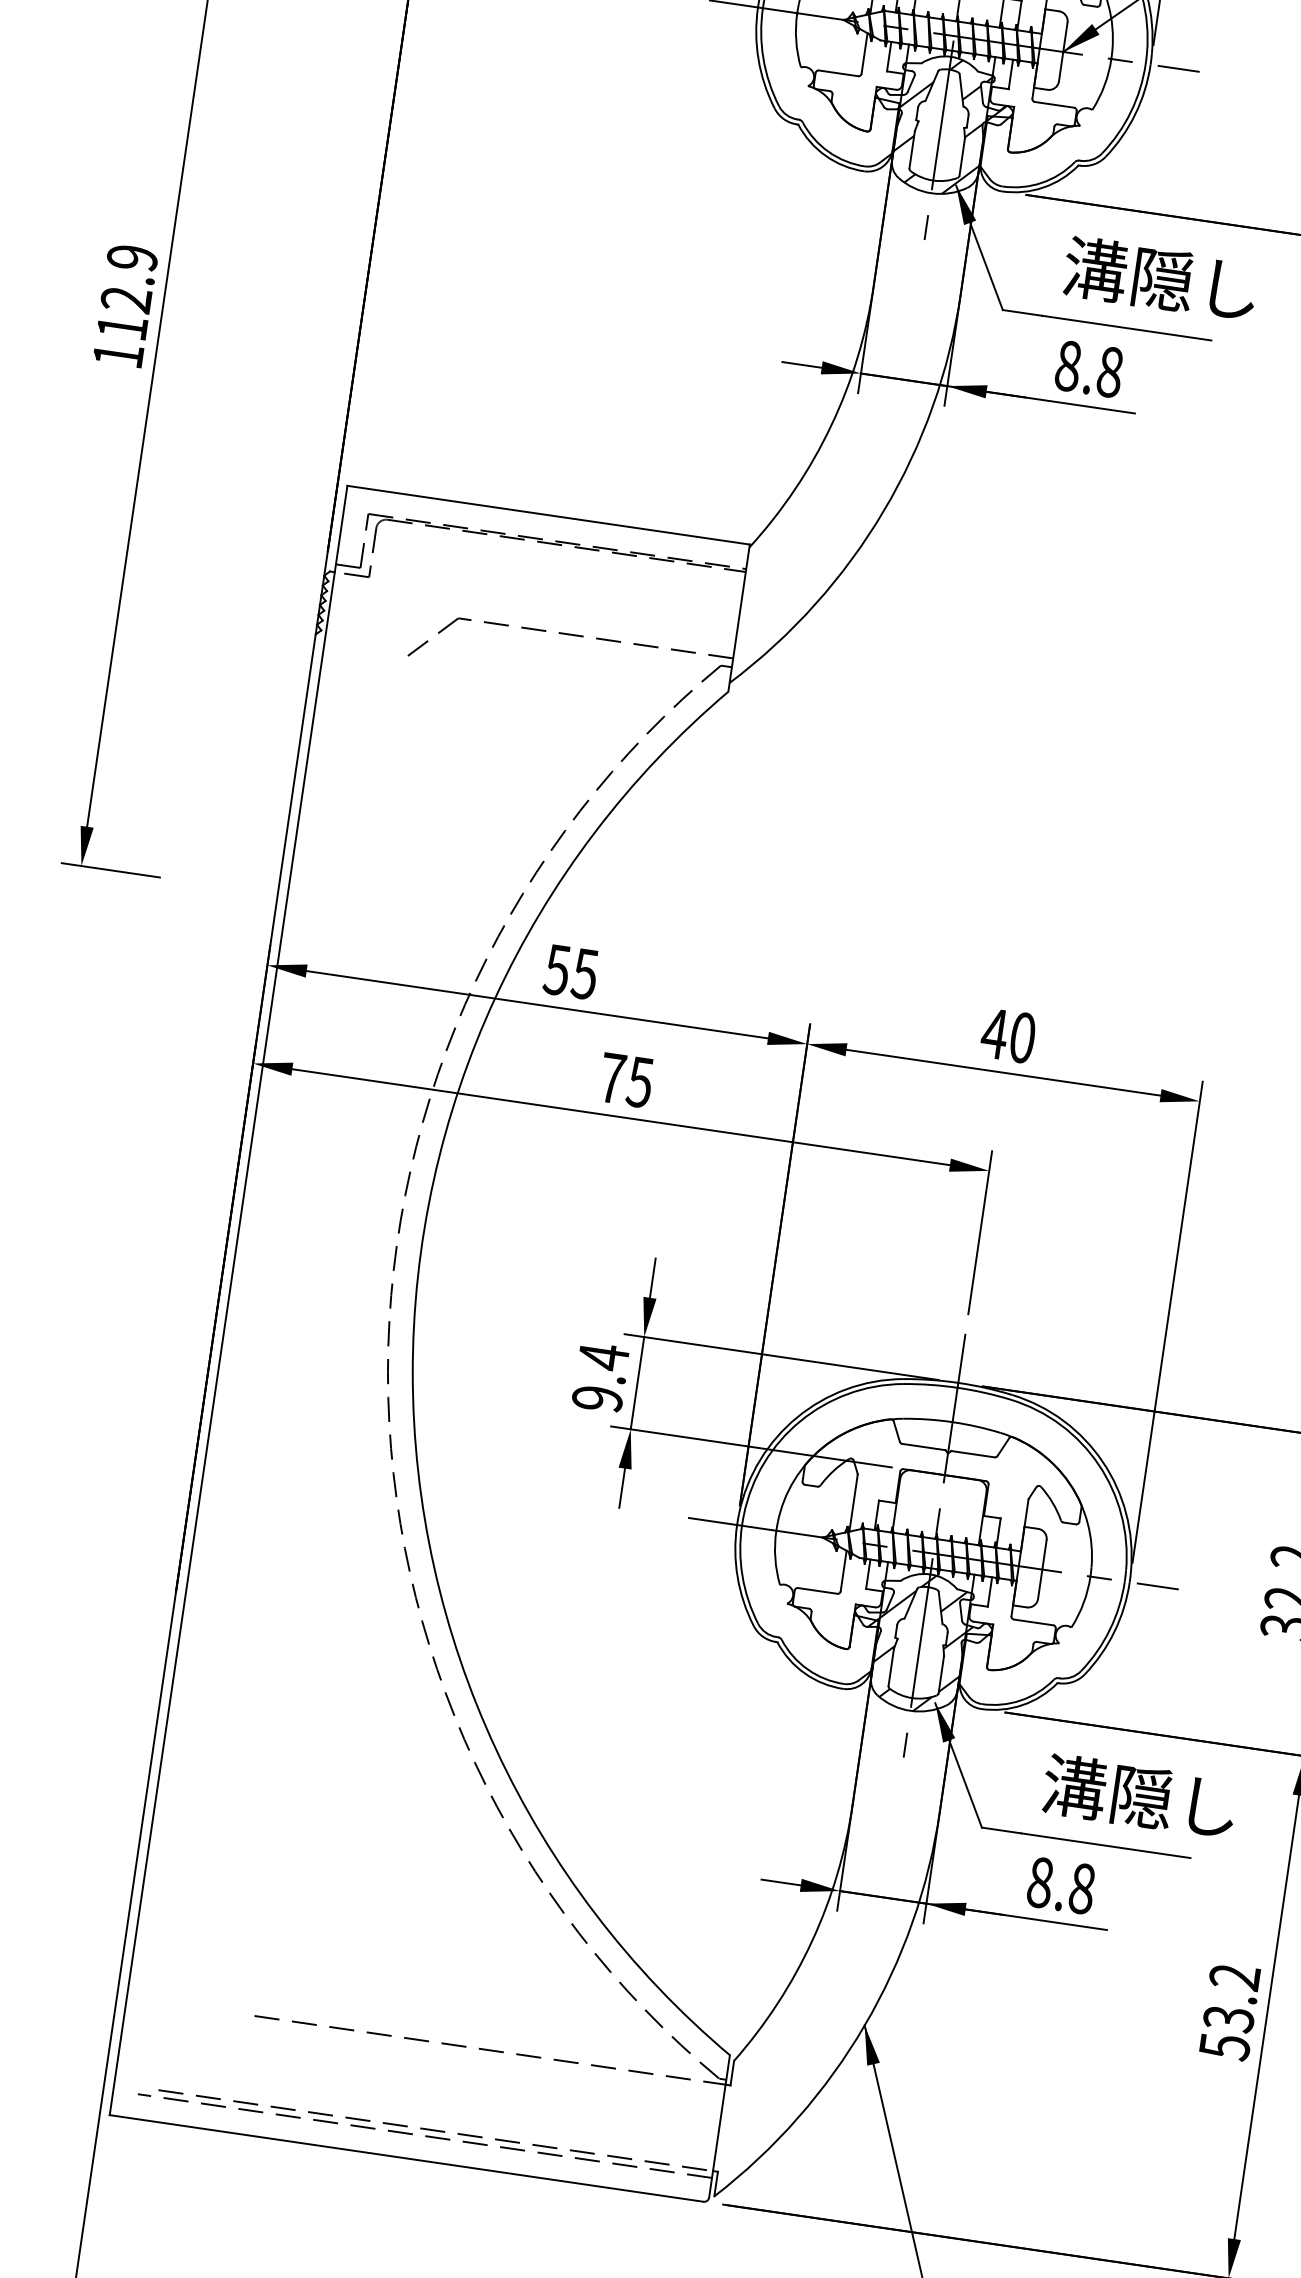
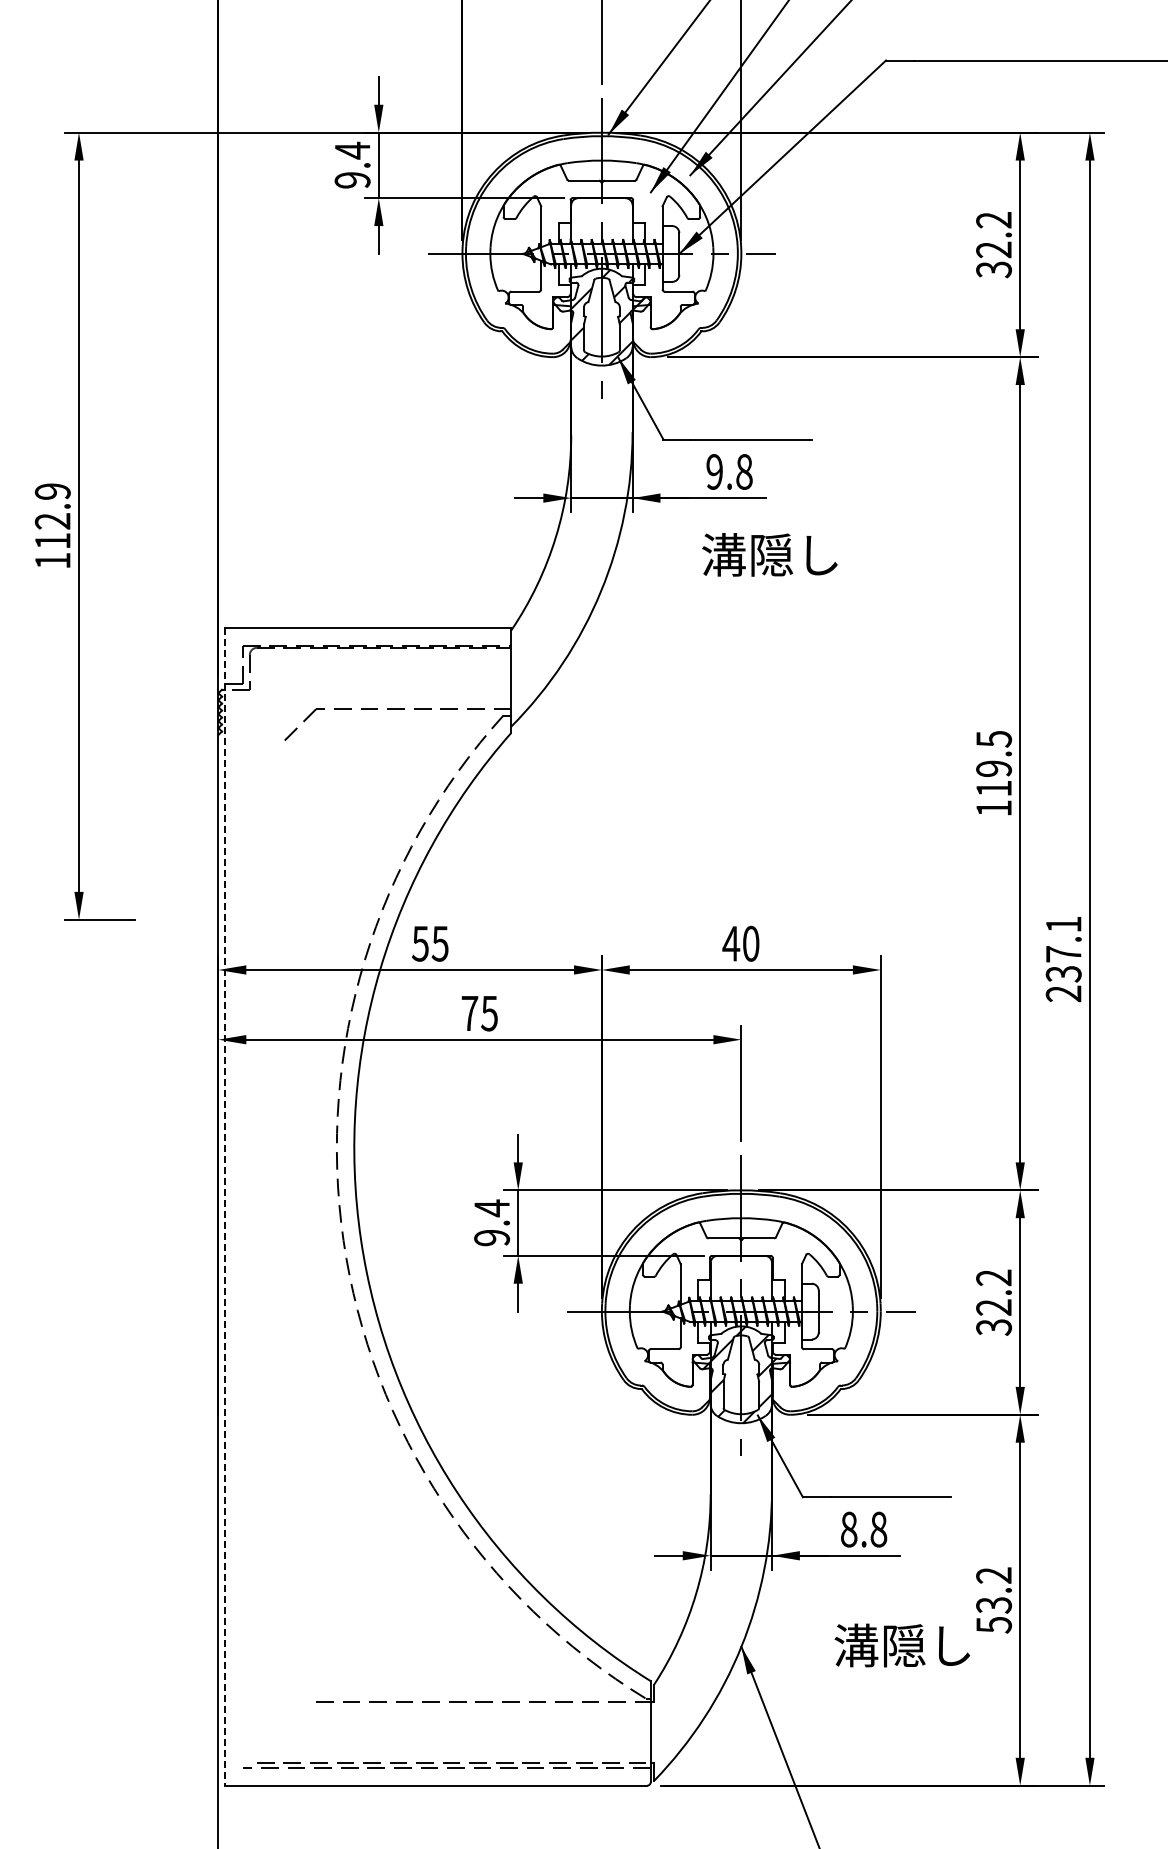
text: (1159, 278) -> (769, 554), moved
text: (1068, 365) -> (714, 471), 8.8 -> 9.8
line: (228, 1301) -> (225, 1207), solid -> dashed
text: (1139, 1796) -> (902, 1645), moved

